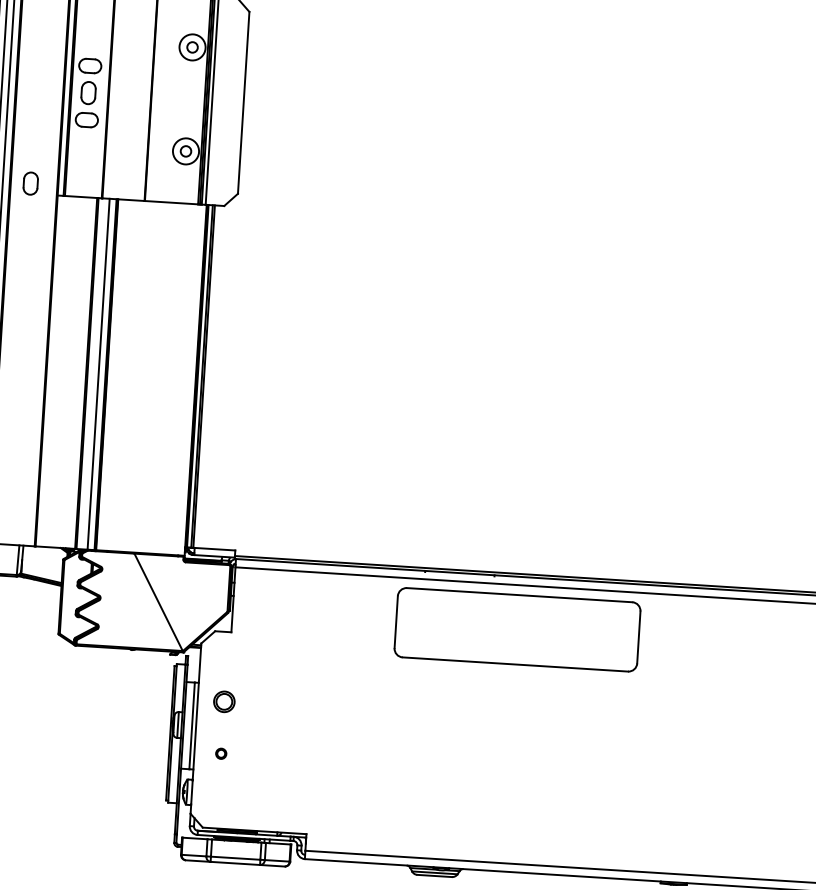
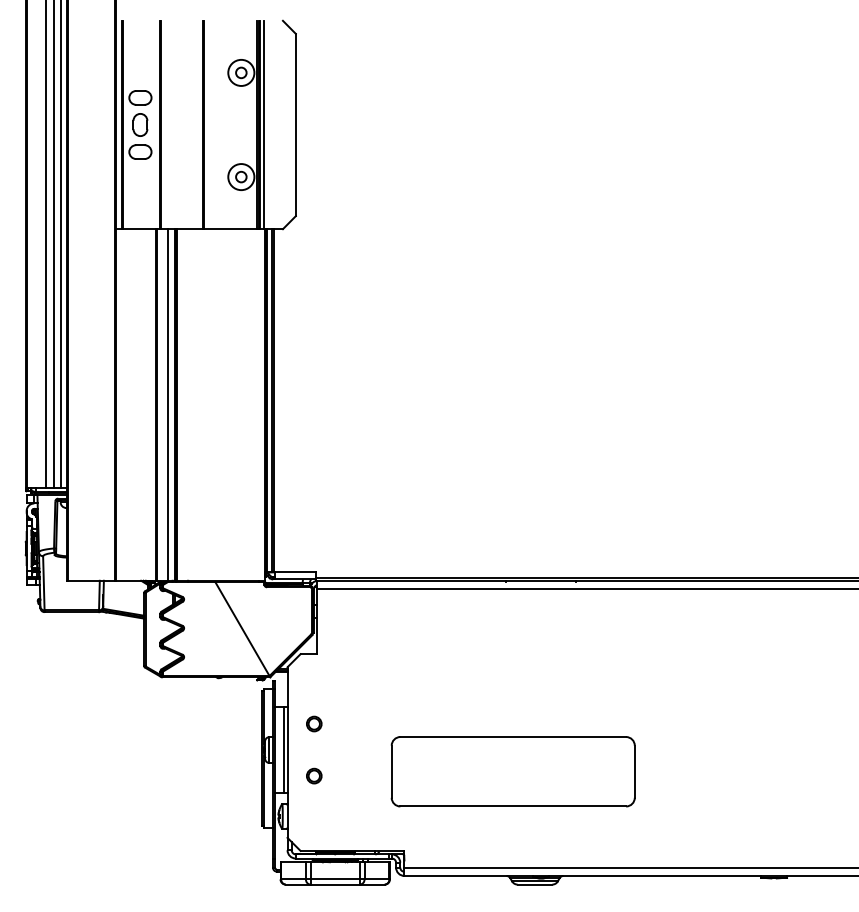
part: (30, 183) -> (88, 218), removed
part: (516, 629) -> (512, 771), moved
part: (224, 701) -> (314, 723), size x0.71
part: (221, 753) -> (314, 775), size x1.43

